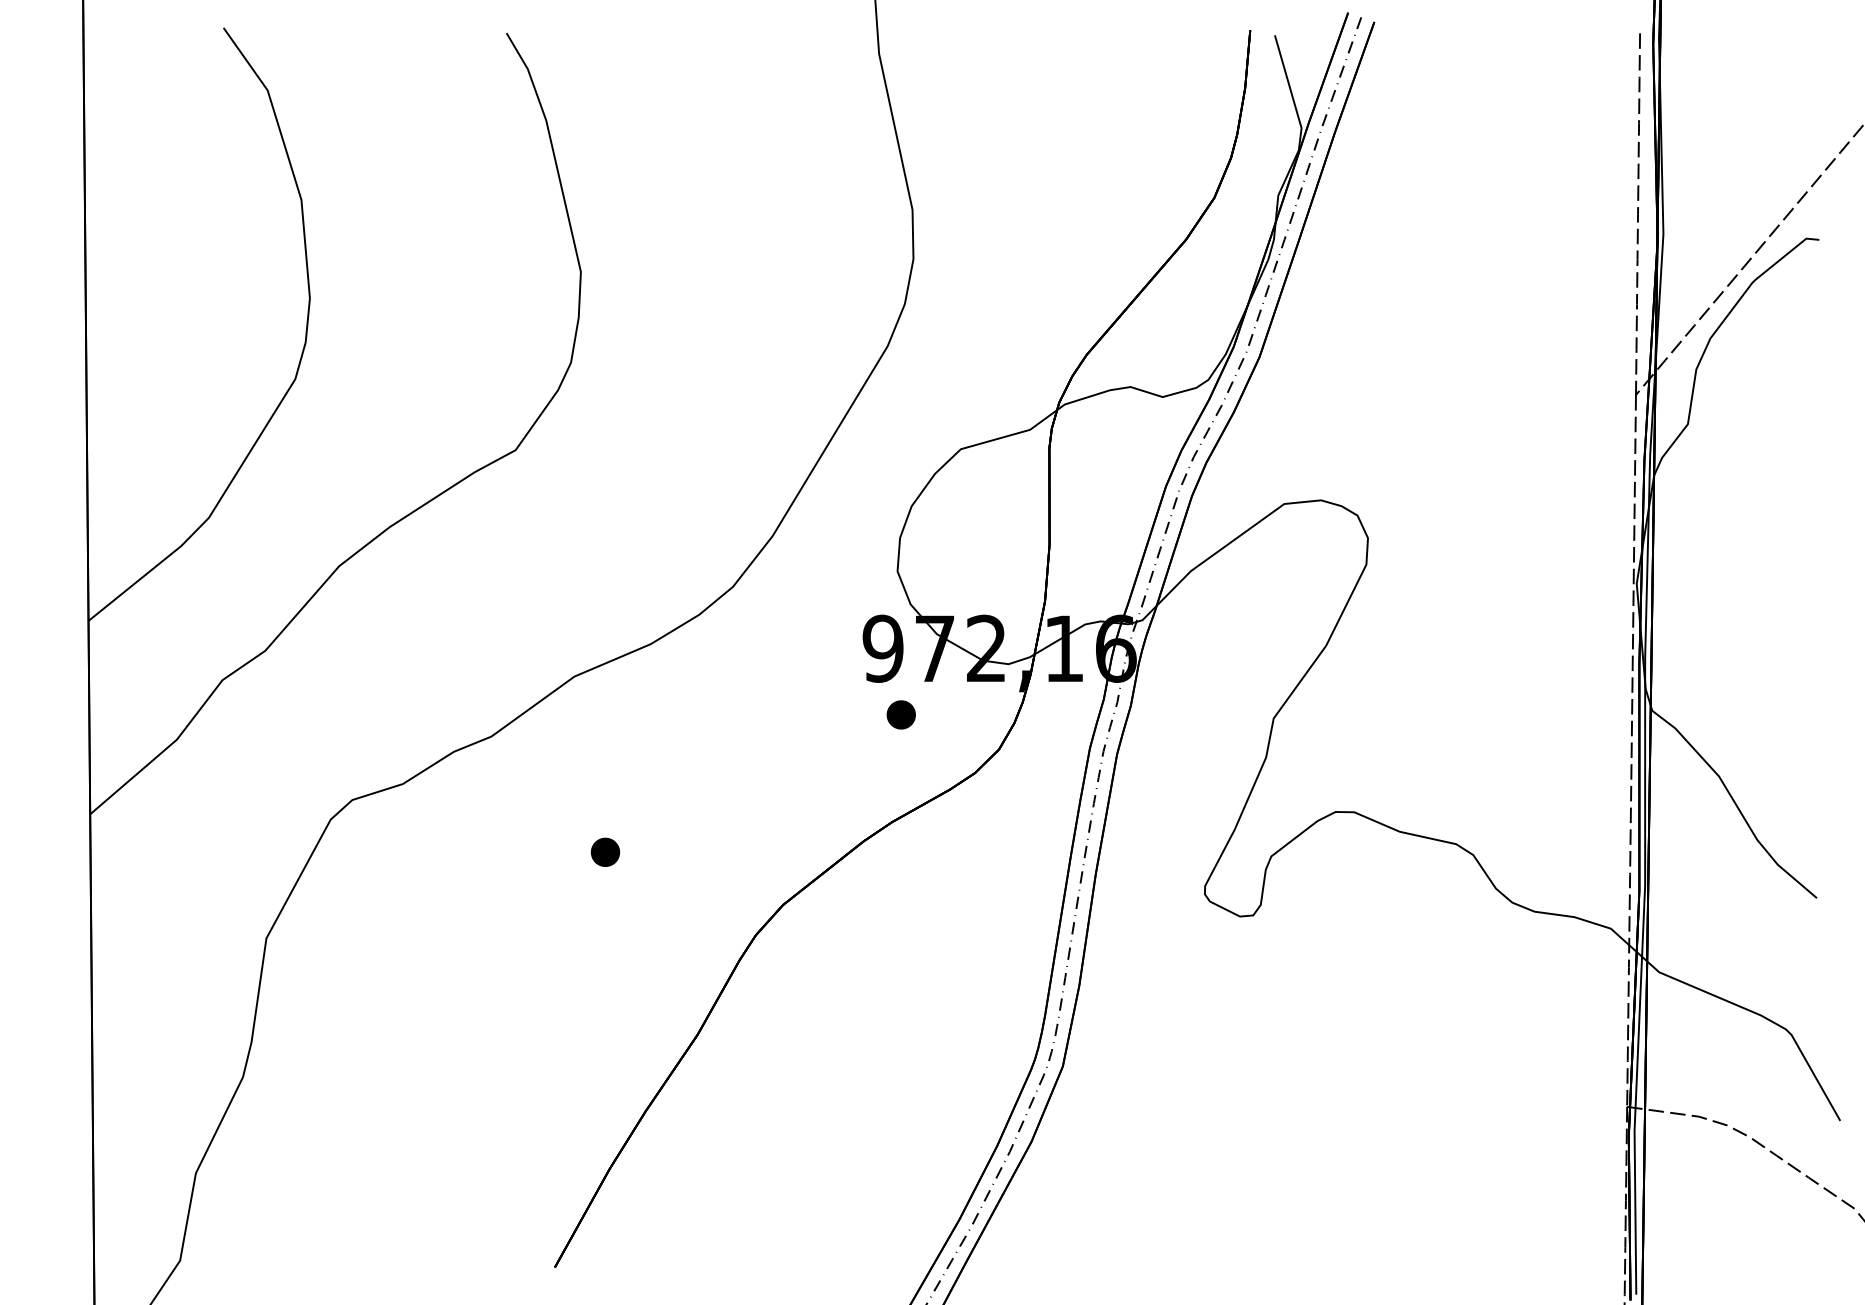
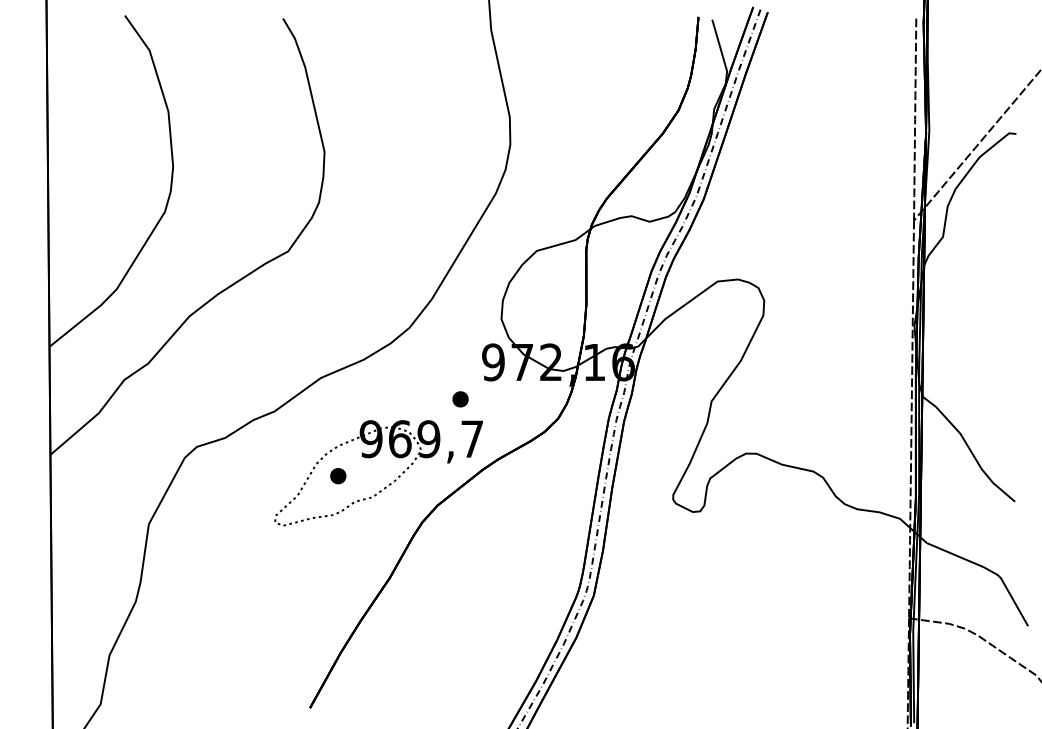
part: (901, 715) -> (460, 399), moved
part: (689, 870) -> (385, 486), added

